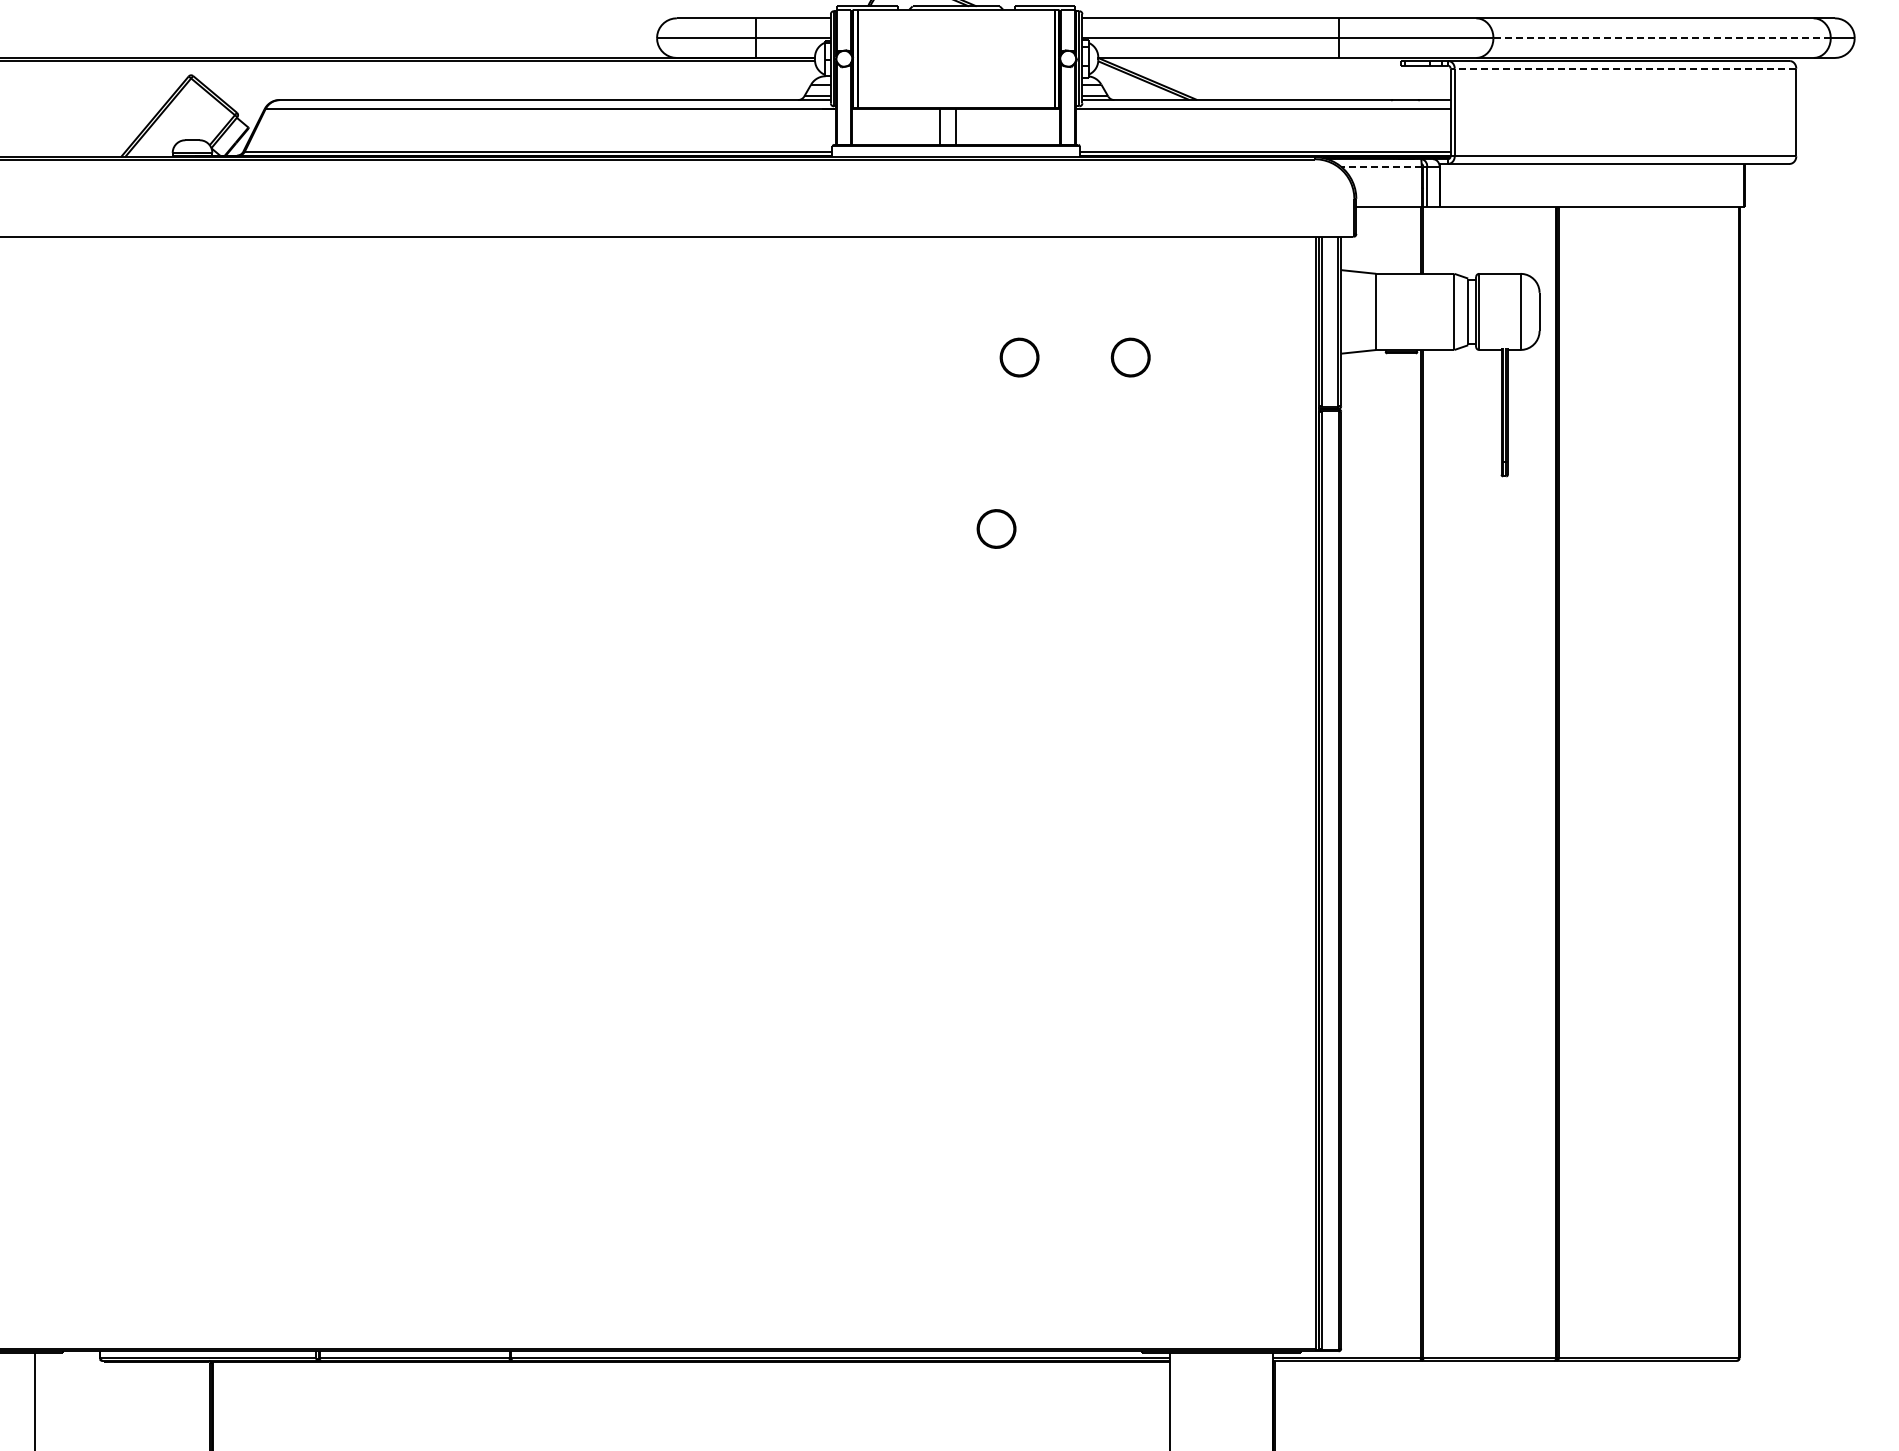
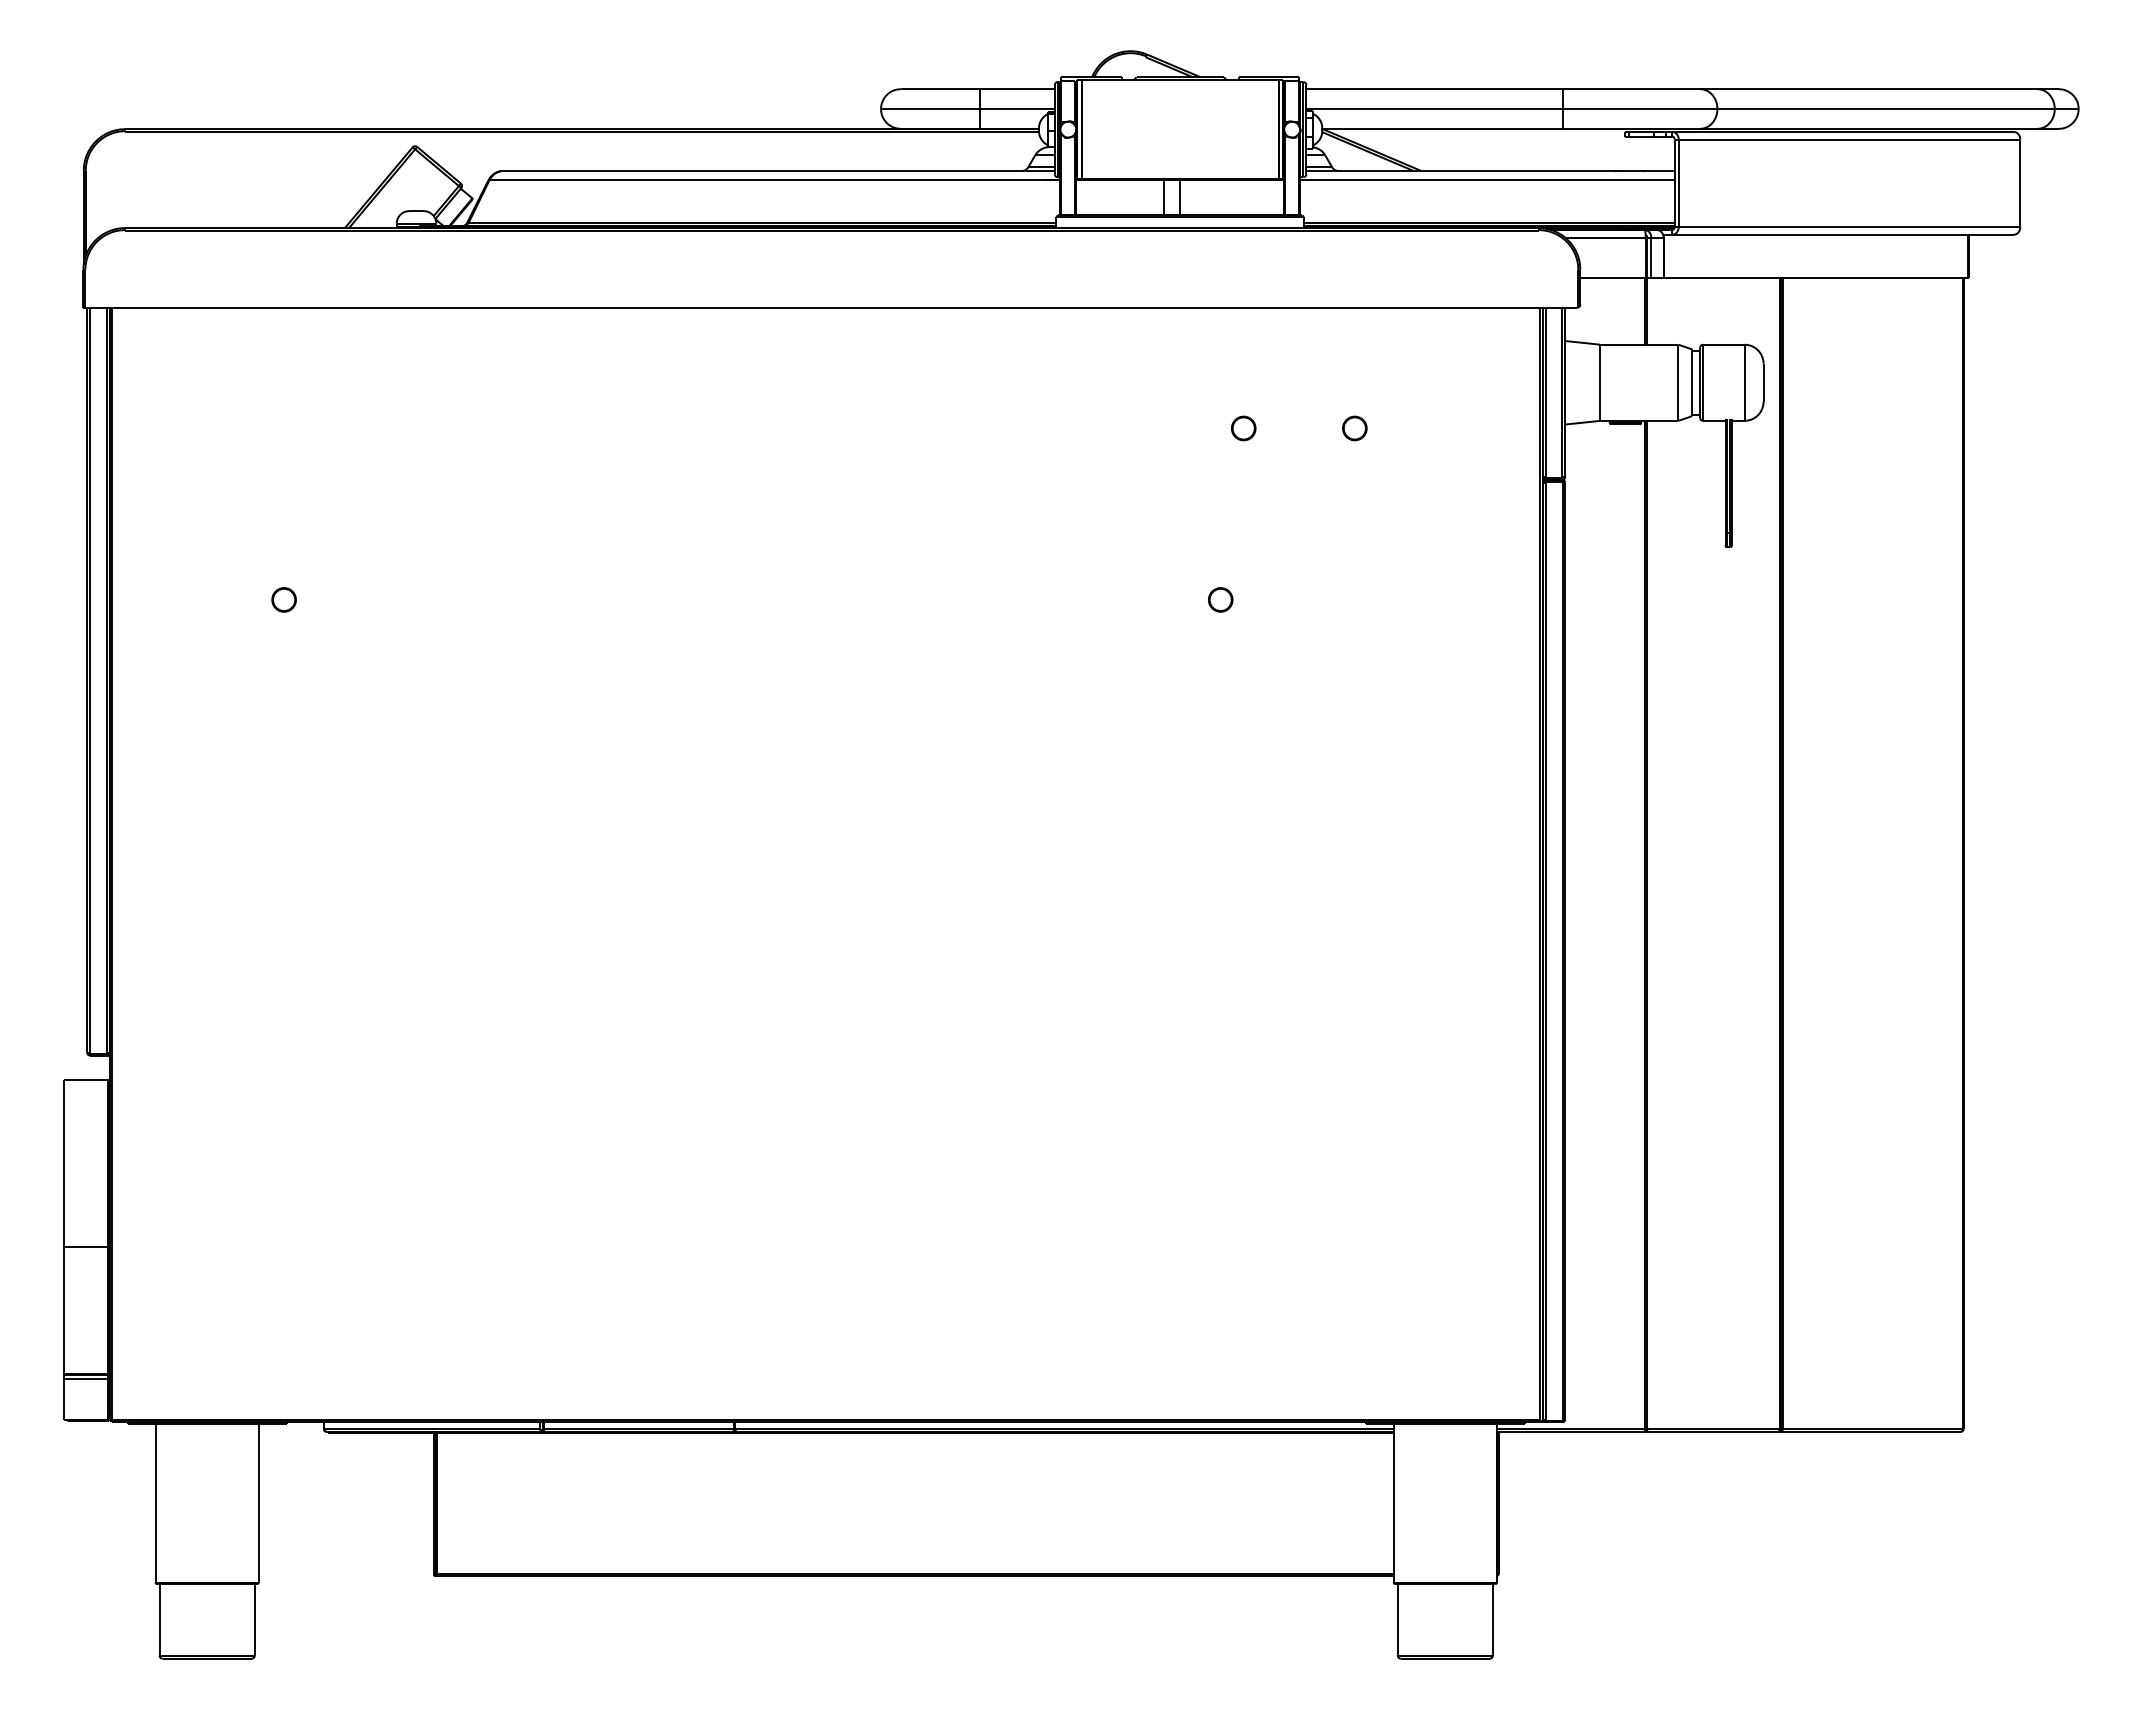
line: (1662, 38) -> (1886, 109), dashed -> solid
line: (1625, 68) -> (1849, 139), dashed -> solid
line: (1381, 166) -> (1605, 237), dashed -> solid
part: (1019, 357) -> (1243, 428), size x0.62
part: (1130, 357) -> (1354, 428), size x0.62
part: (59, 528) -> (283, 599), added
part: (996, 528) -> (1220, 599), size x0.62

